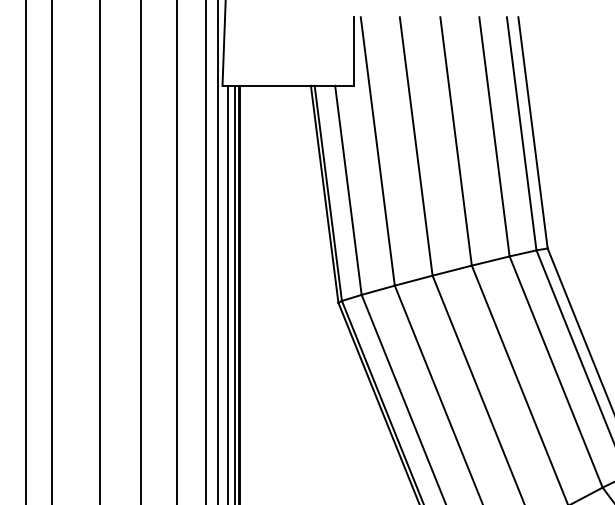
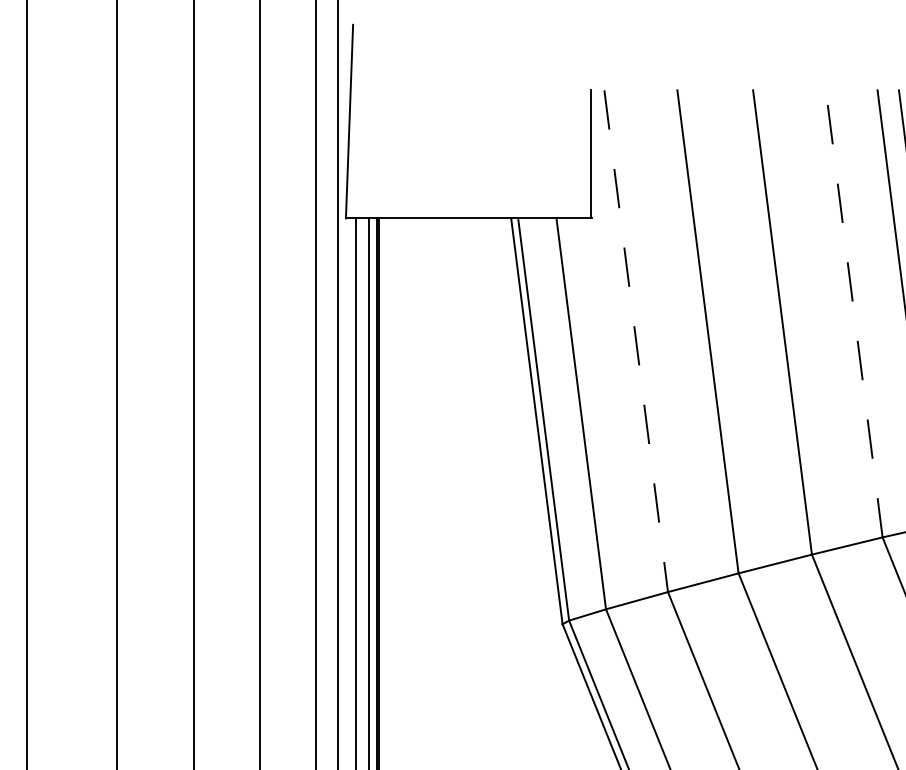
line: (494, 136) -> (854, 313), solid -> dashed
line: (377, 151) -> (635, 341), solid -> dashed

